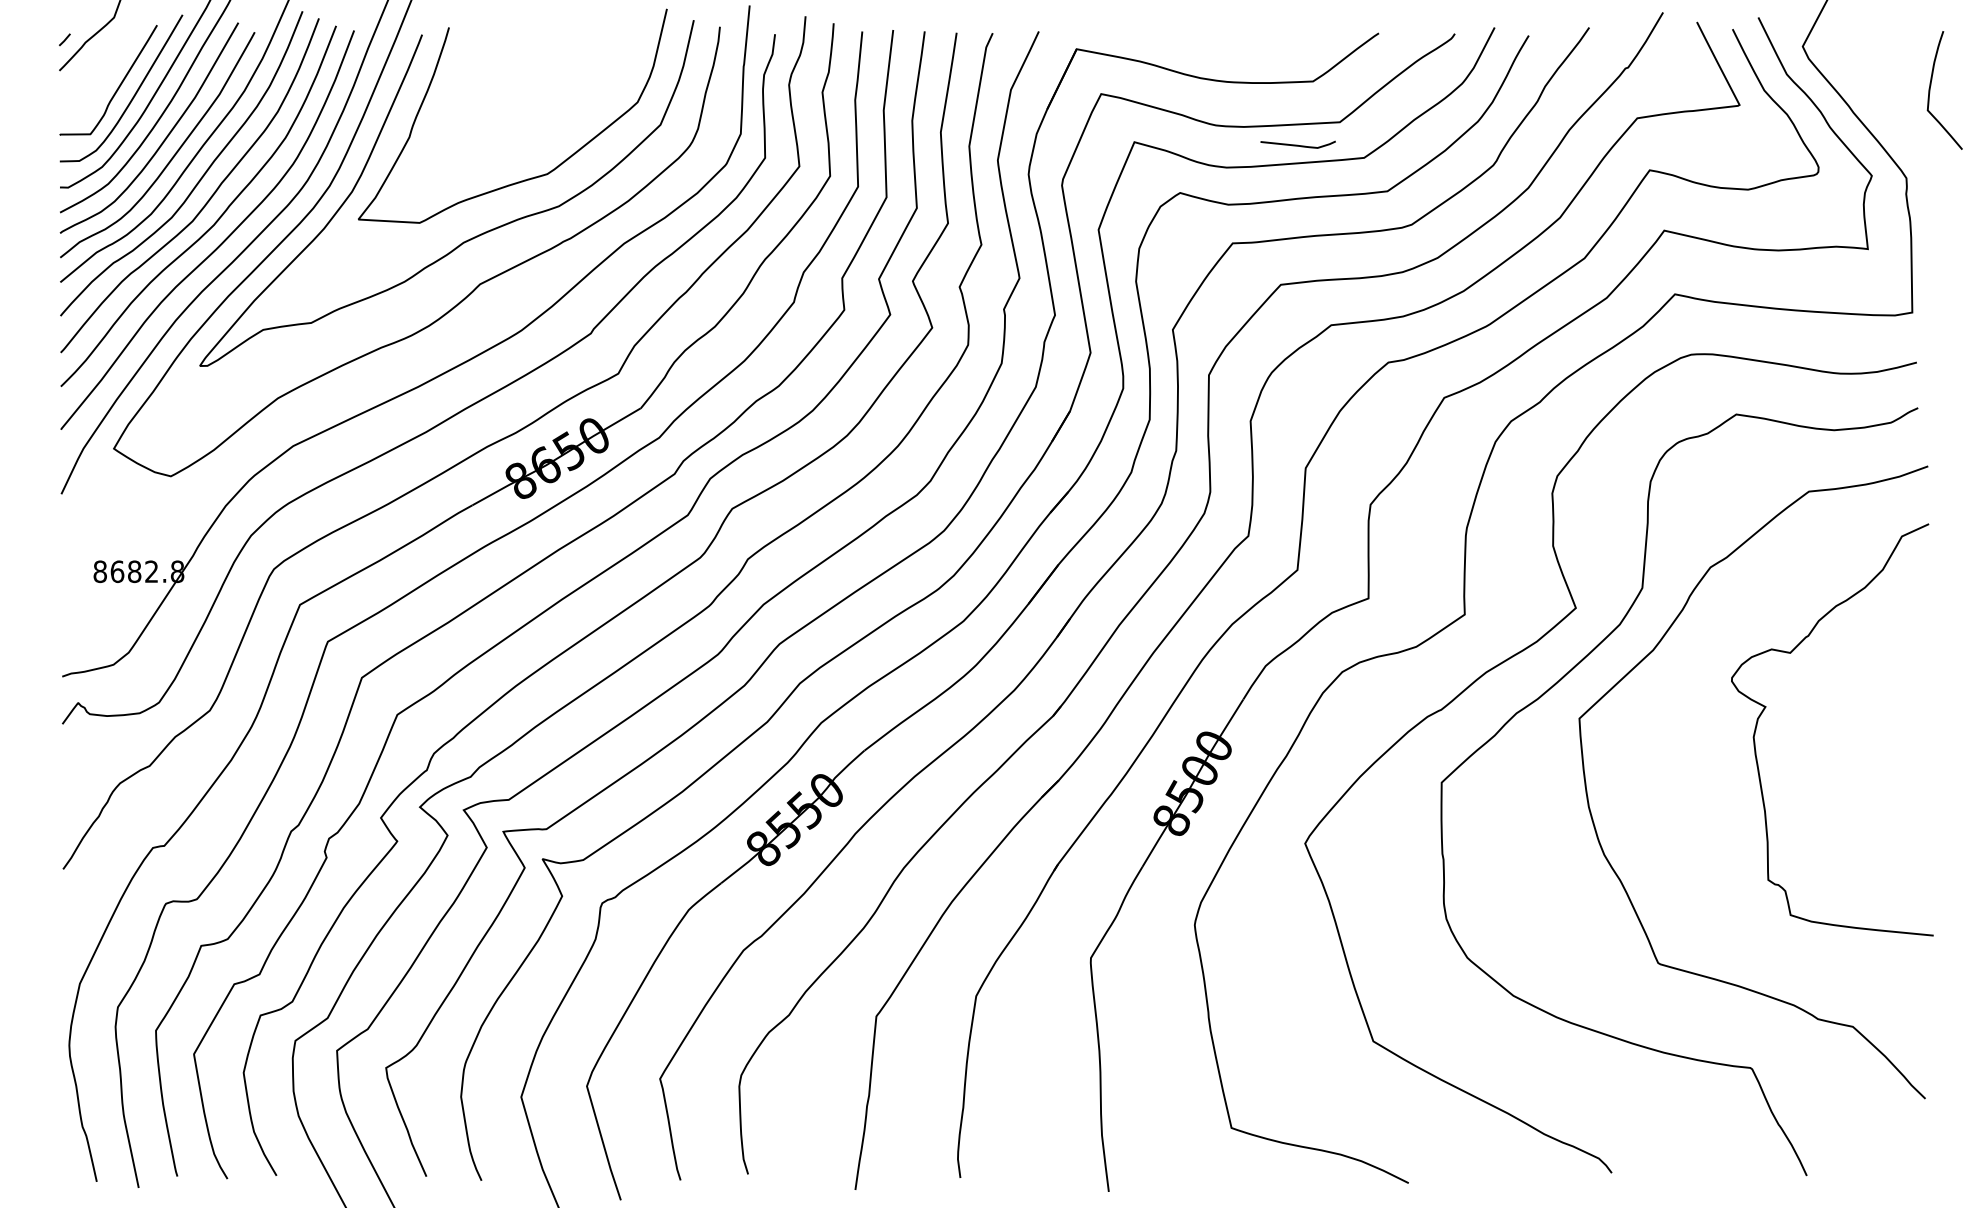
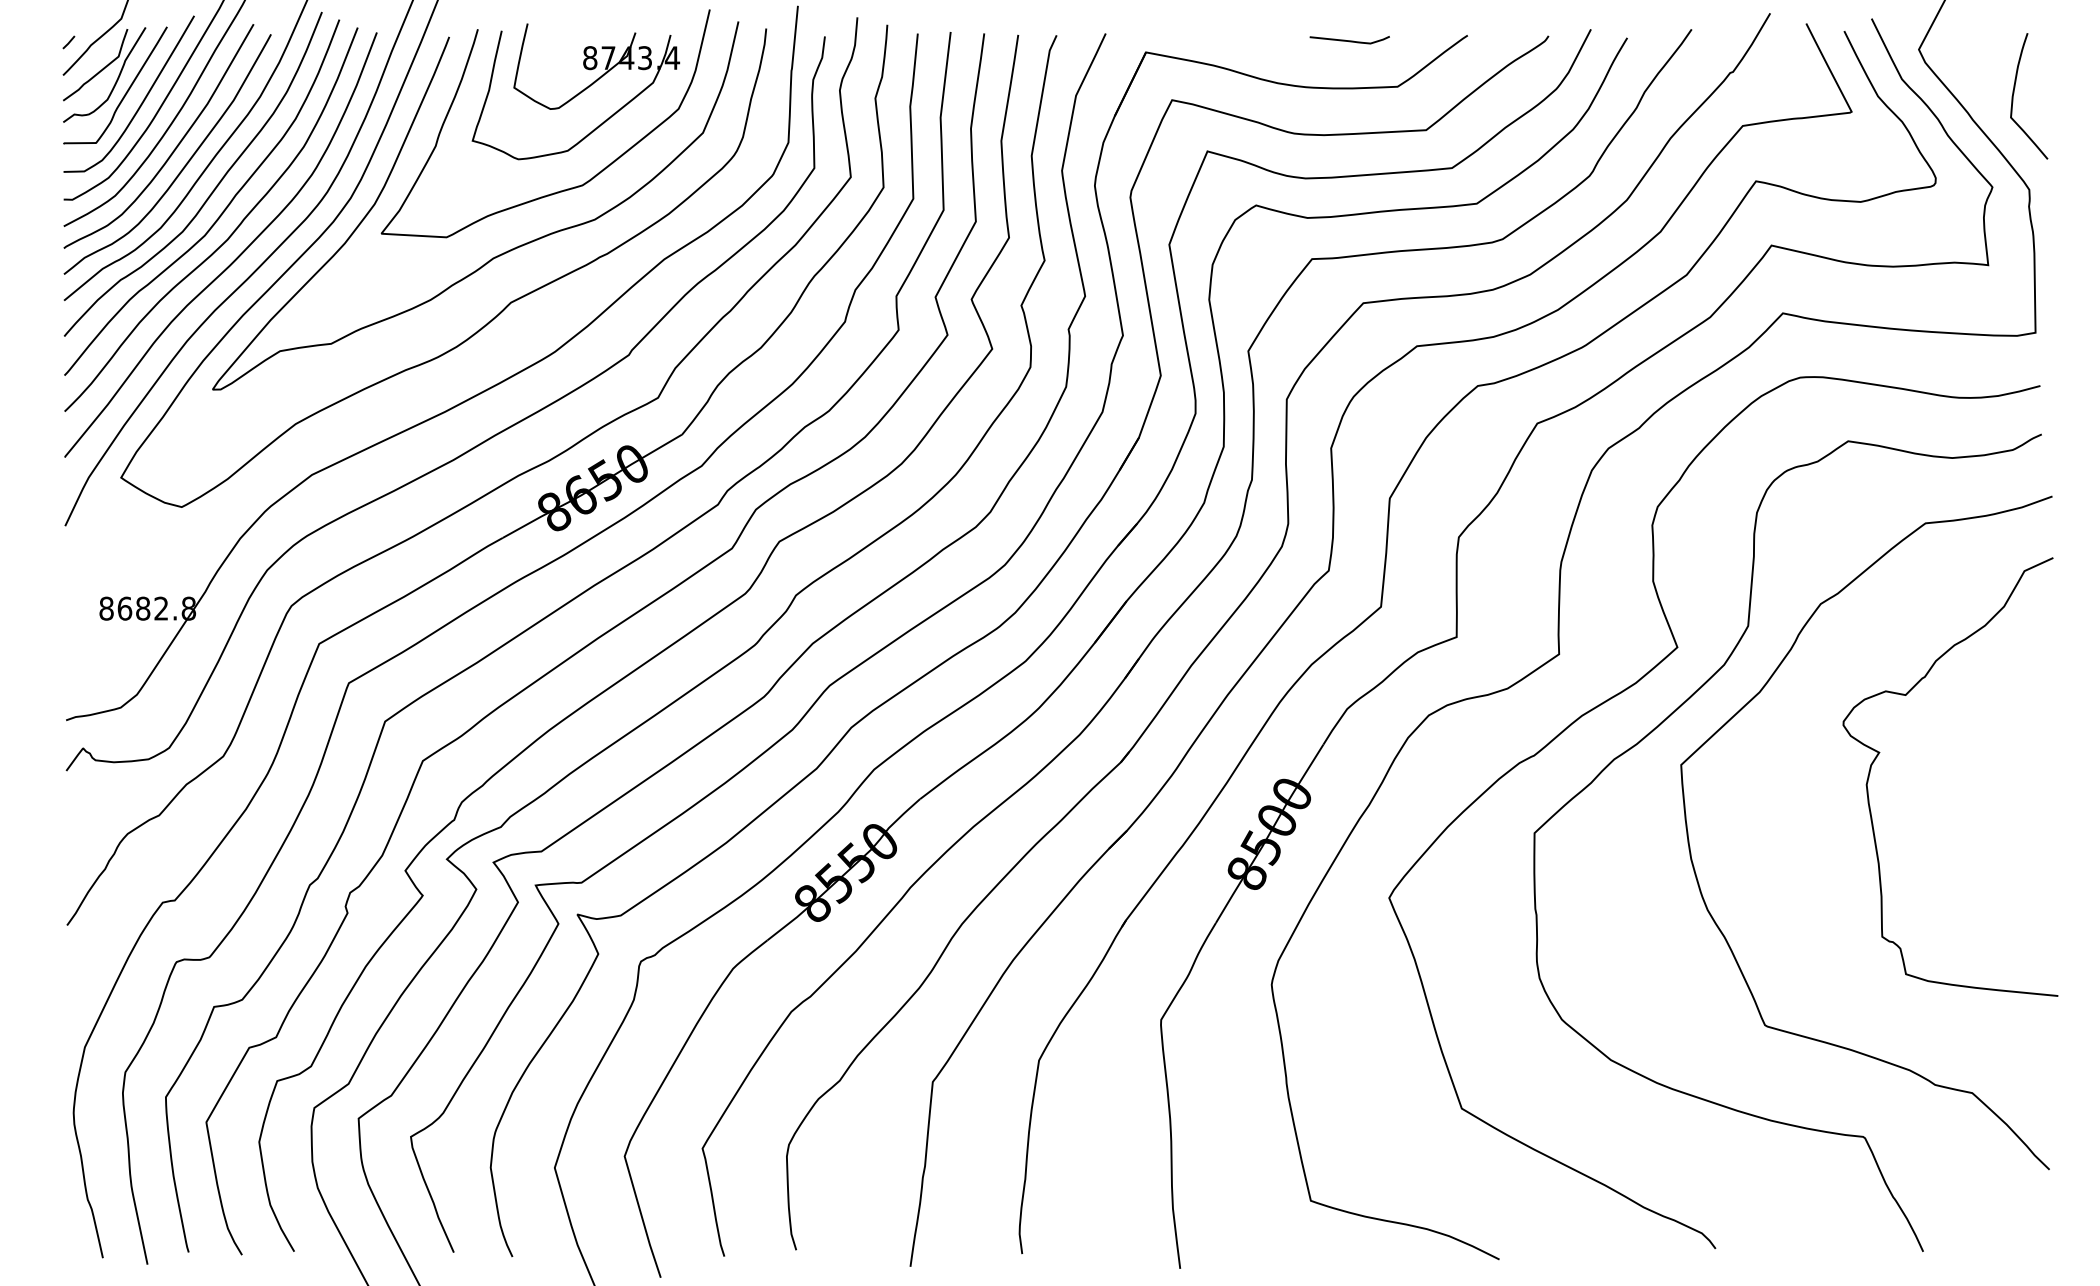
part: (98, 69) -> (104, 74), added
part: (540, 85) -> (575, 91), added
curve: (1931, 87) -> (2014, 93), moved
curve: (1297, 145) -> (1349, 40), moved

